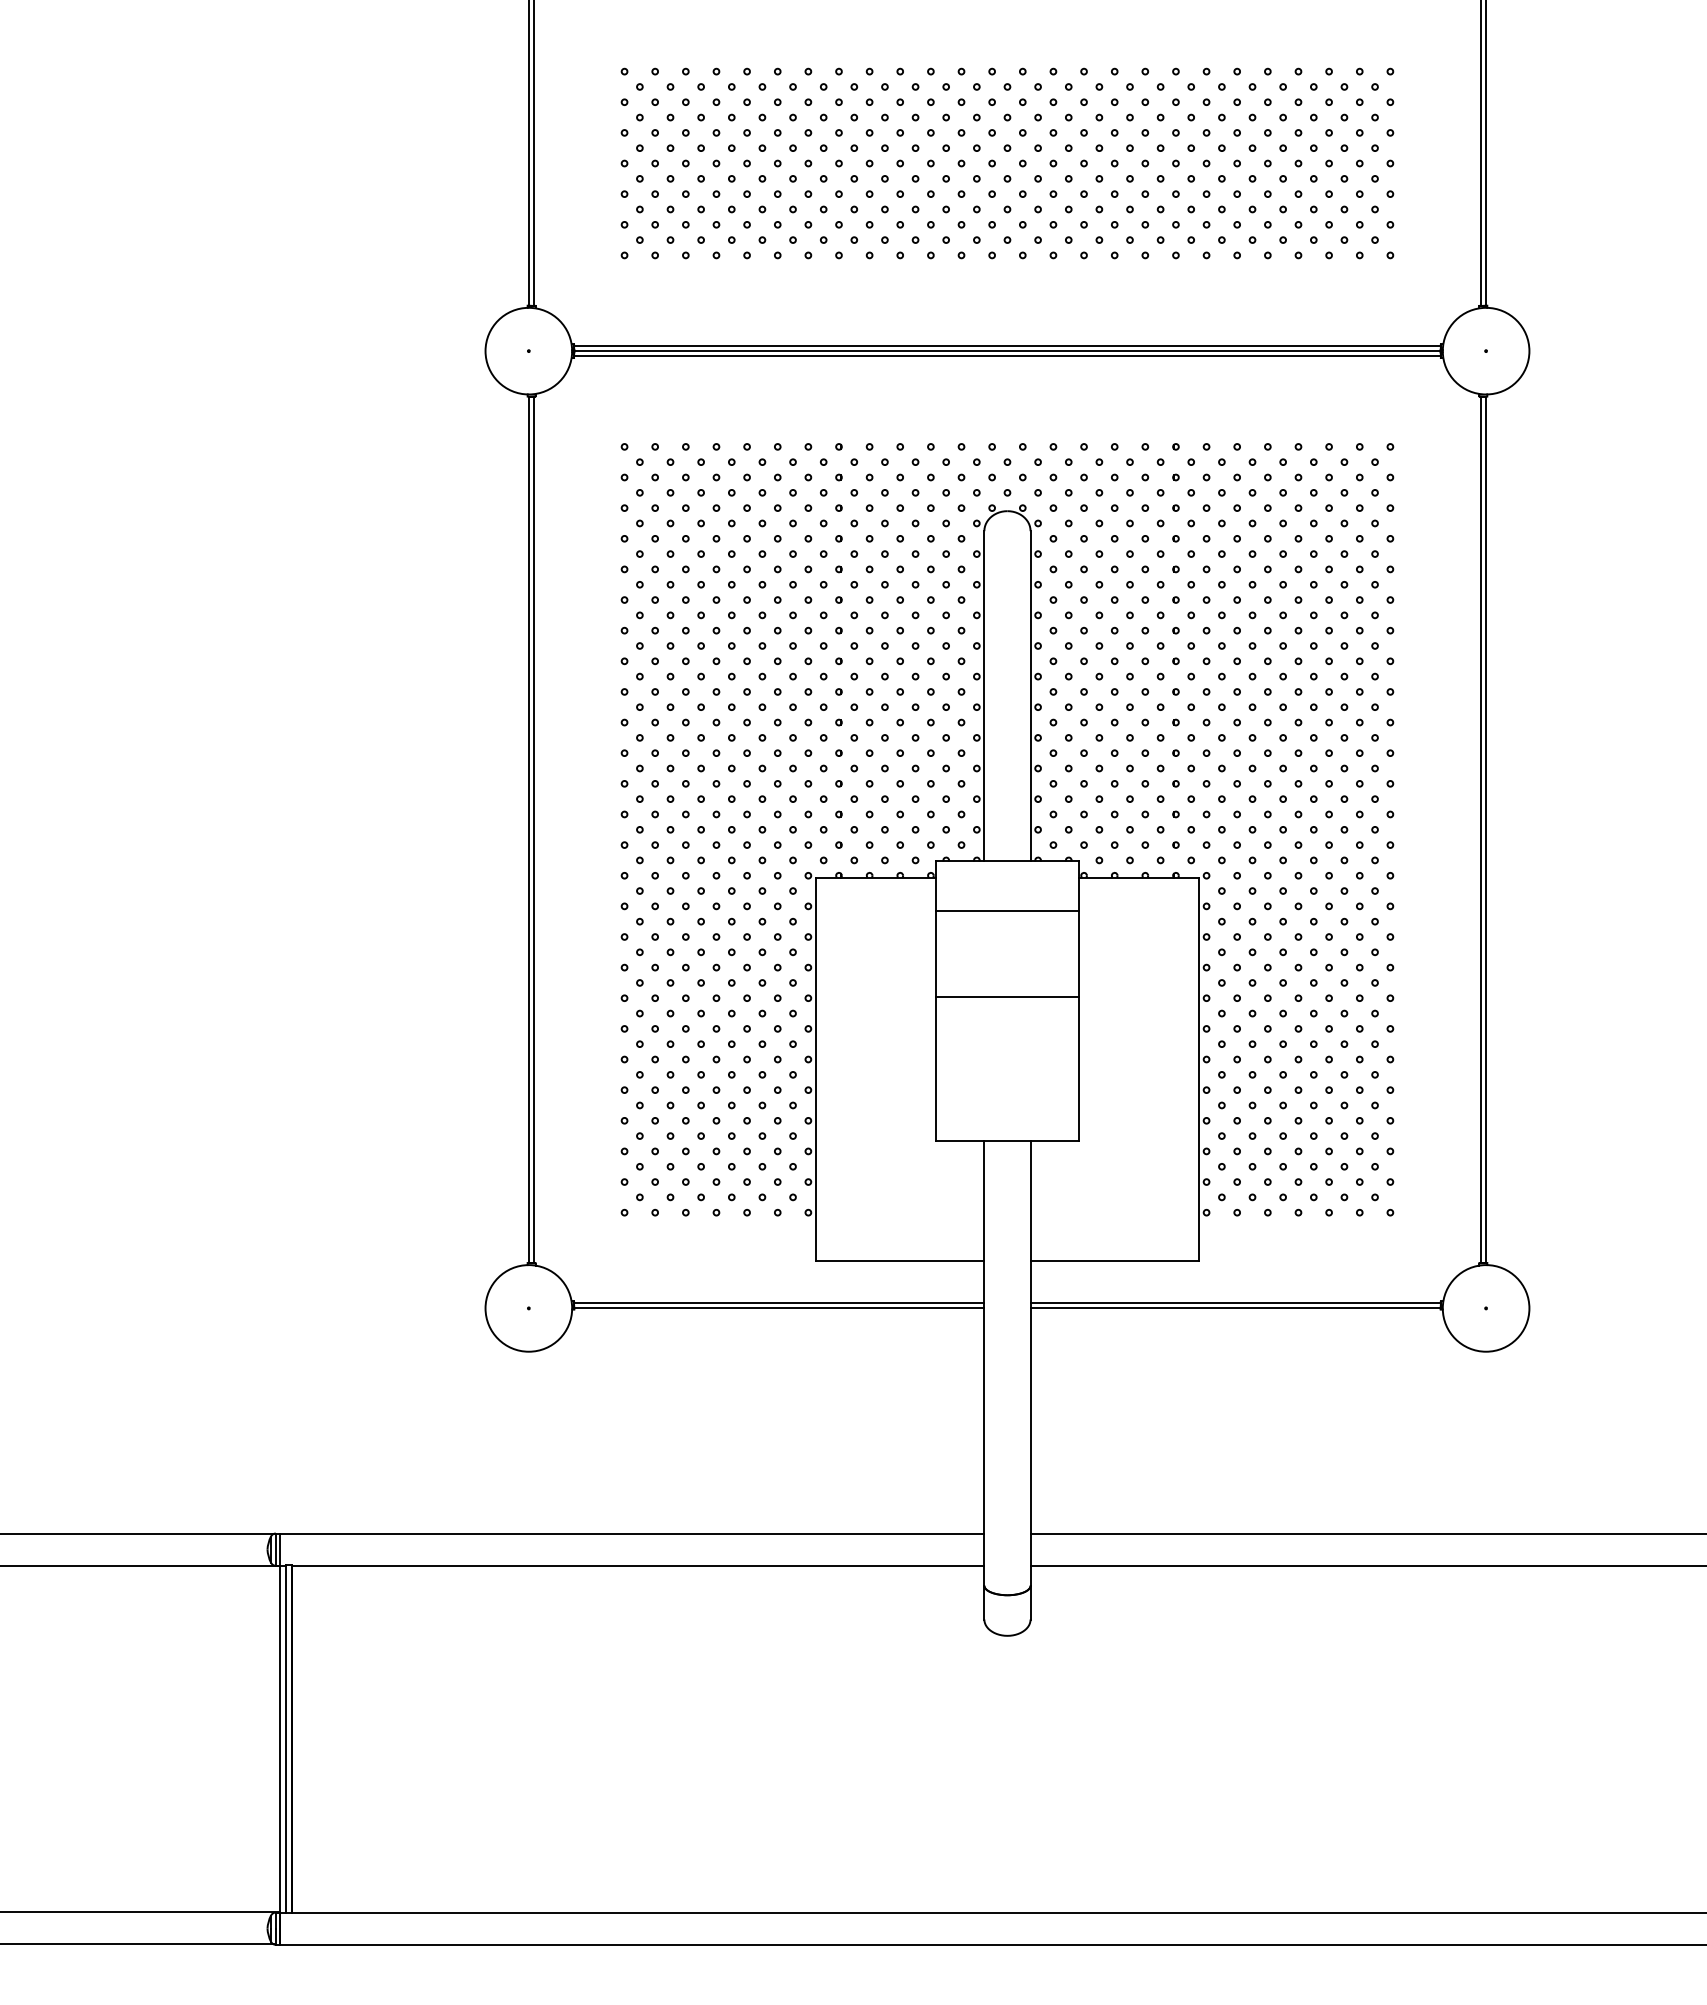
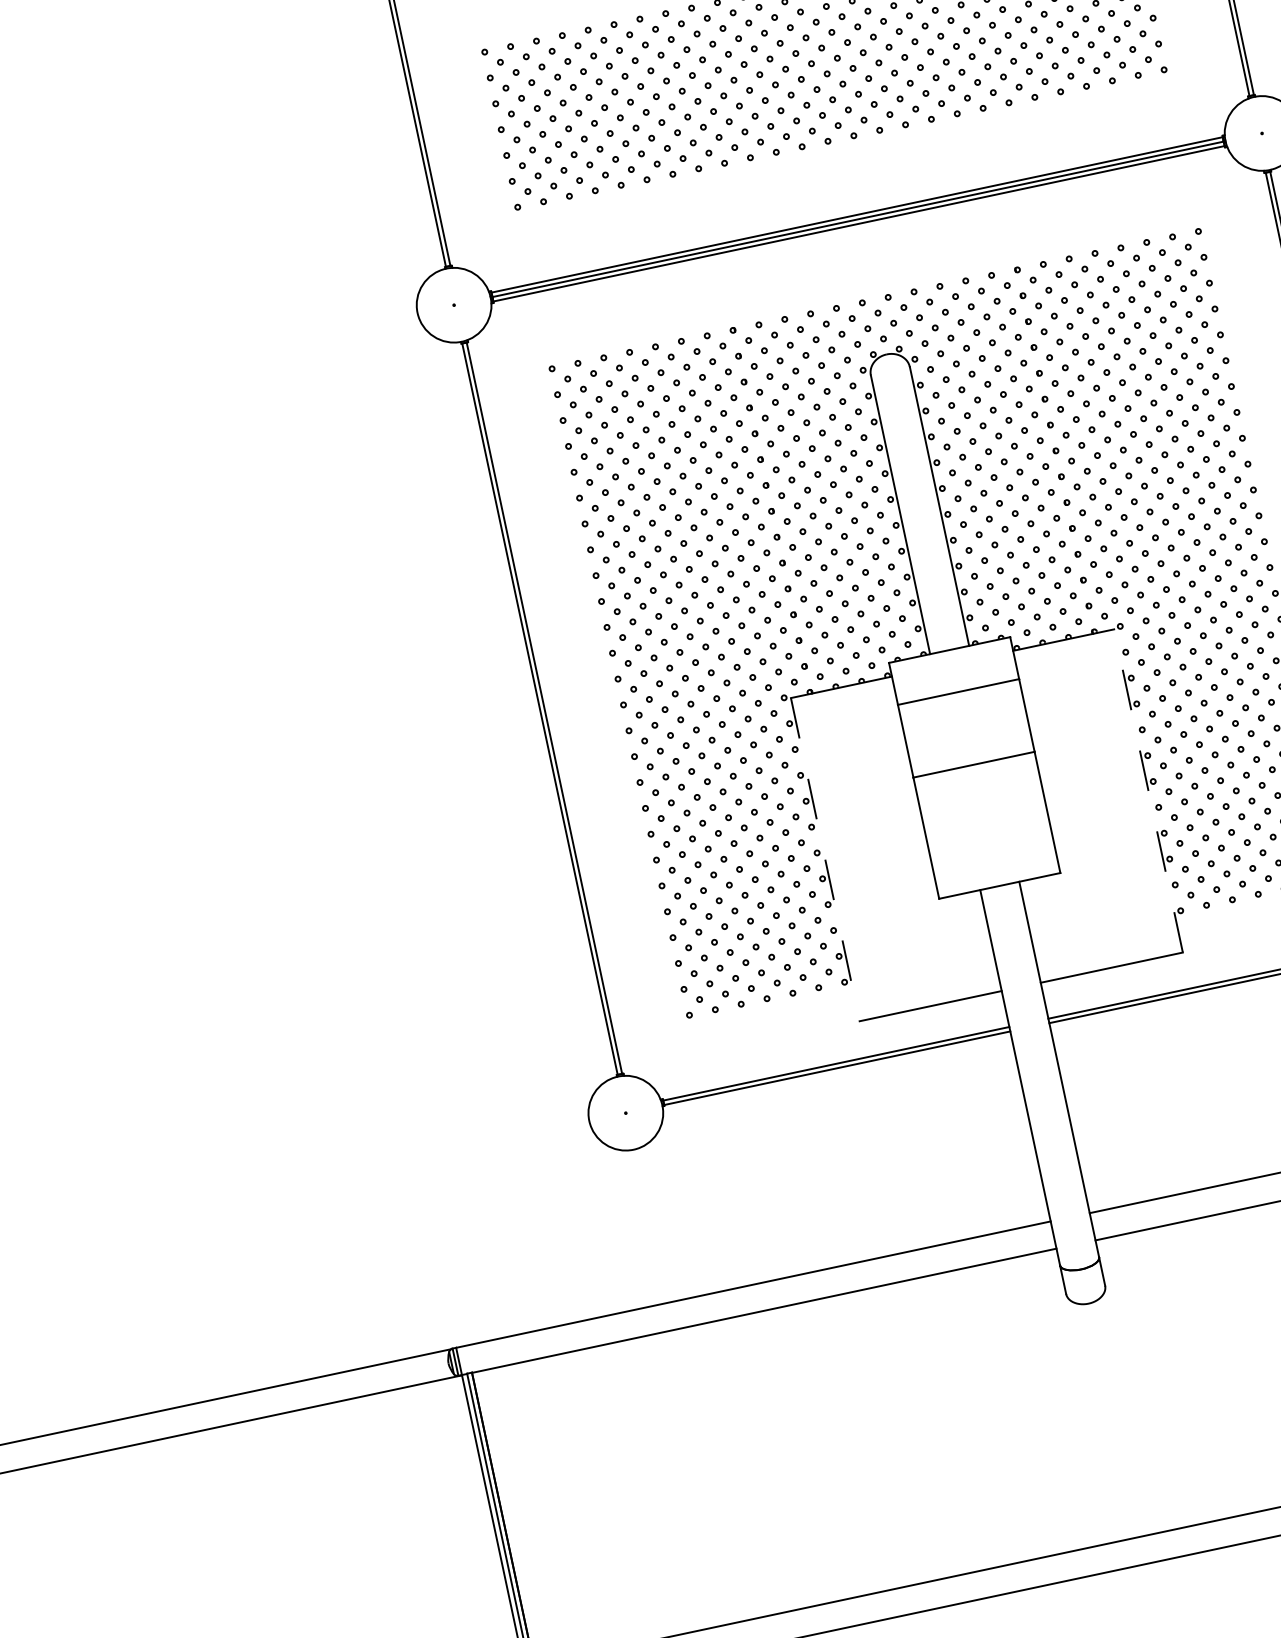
line: (1198, 1068) -> (1148, 790), solid -> dashed
line: (816, 1069) -> (825, 859), solid -> dashed

